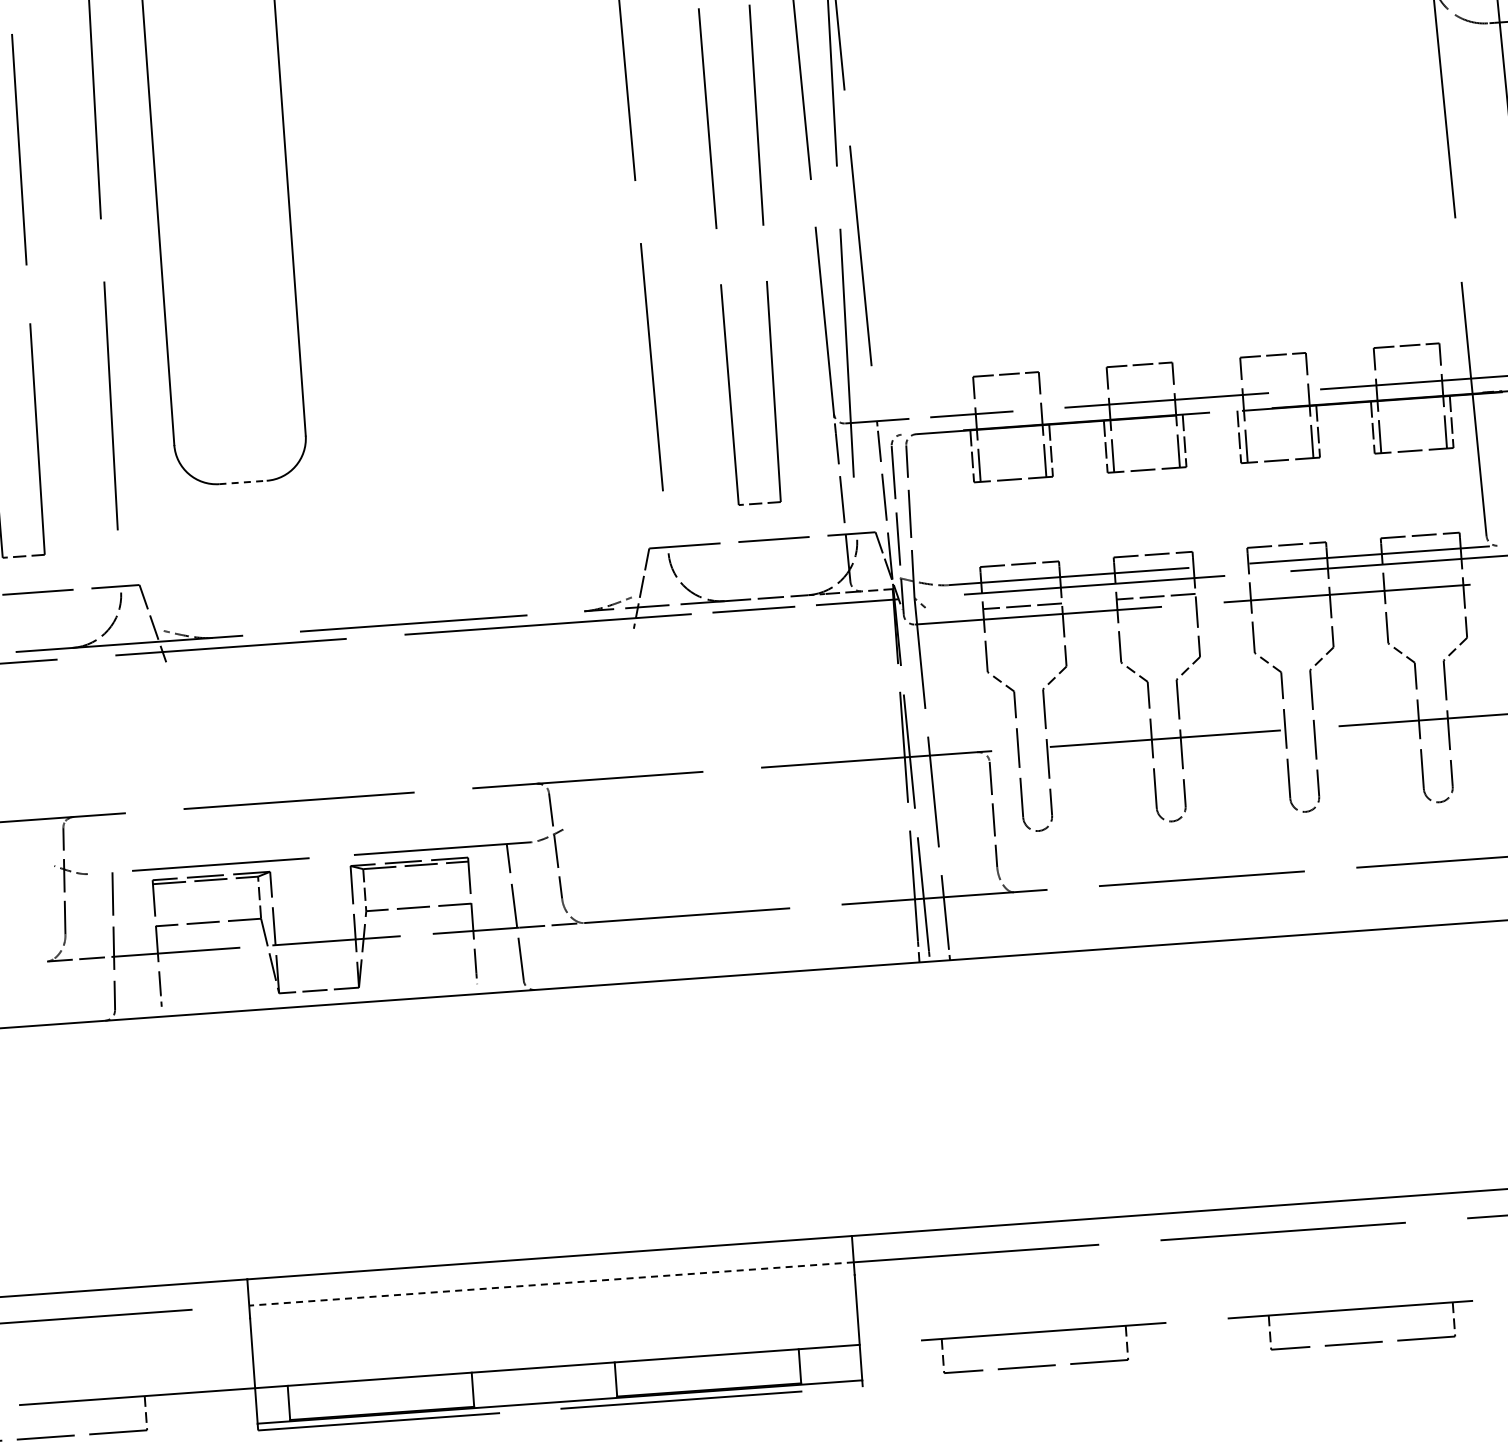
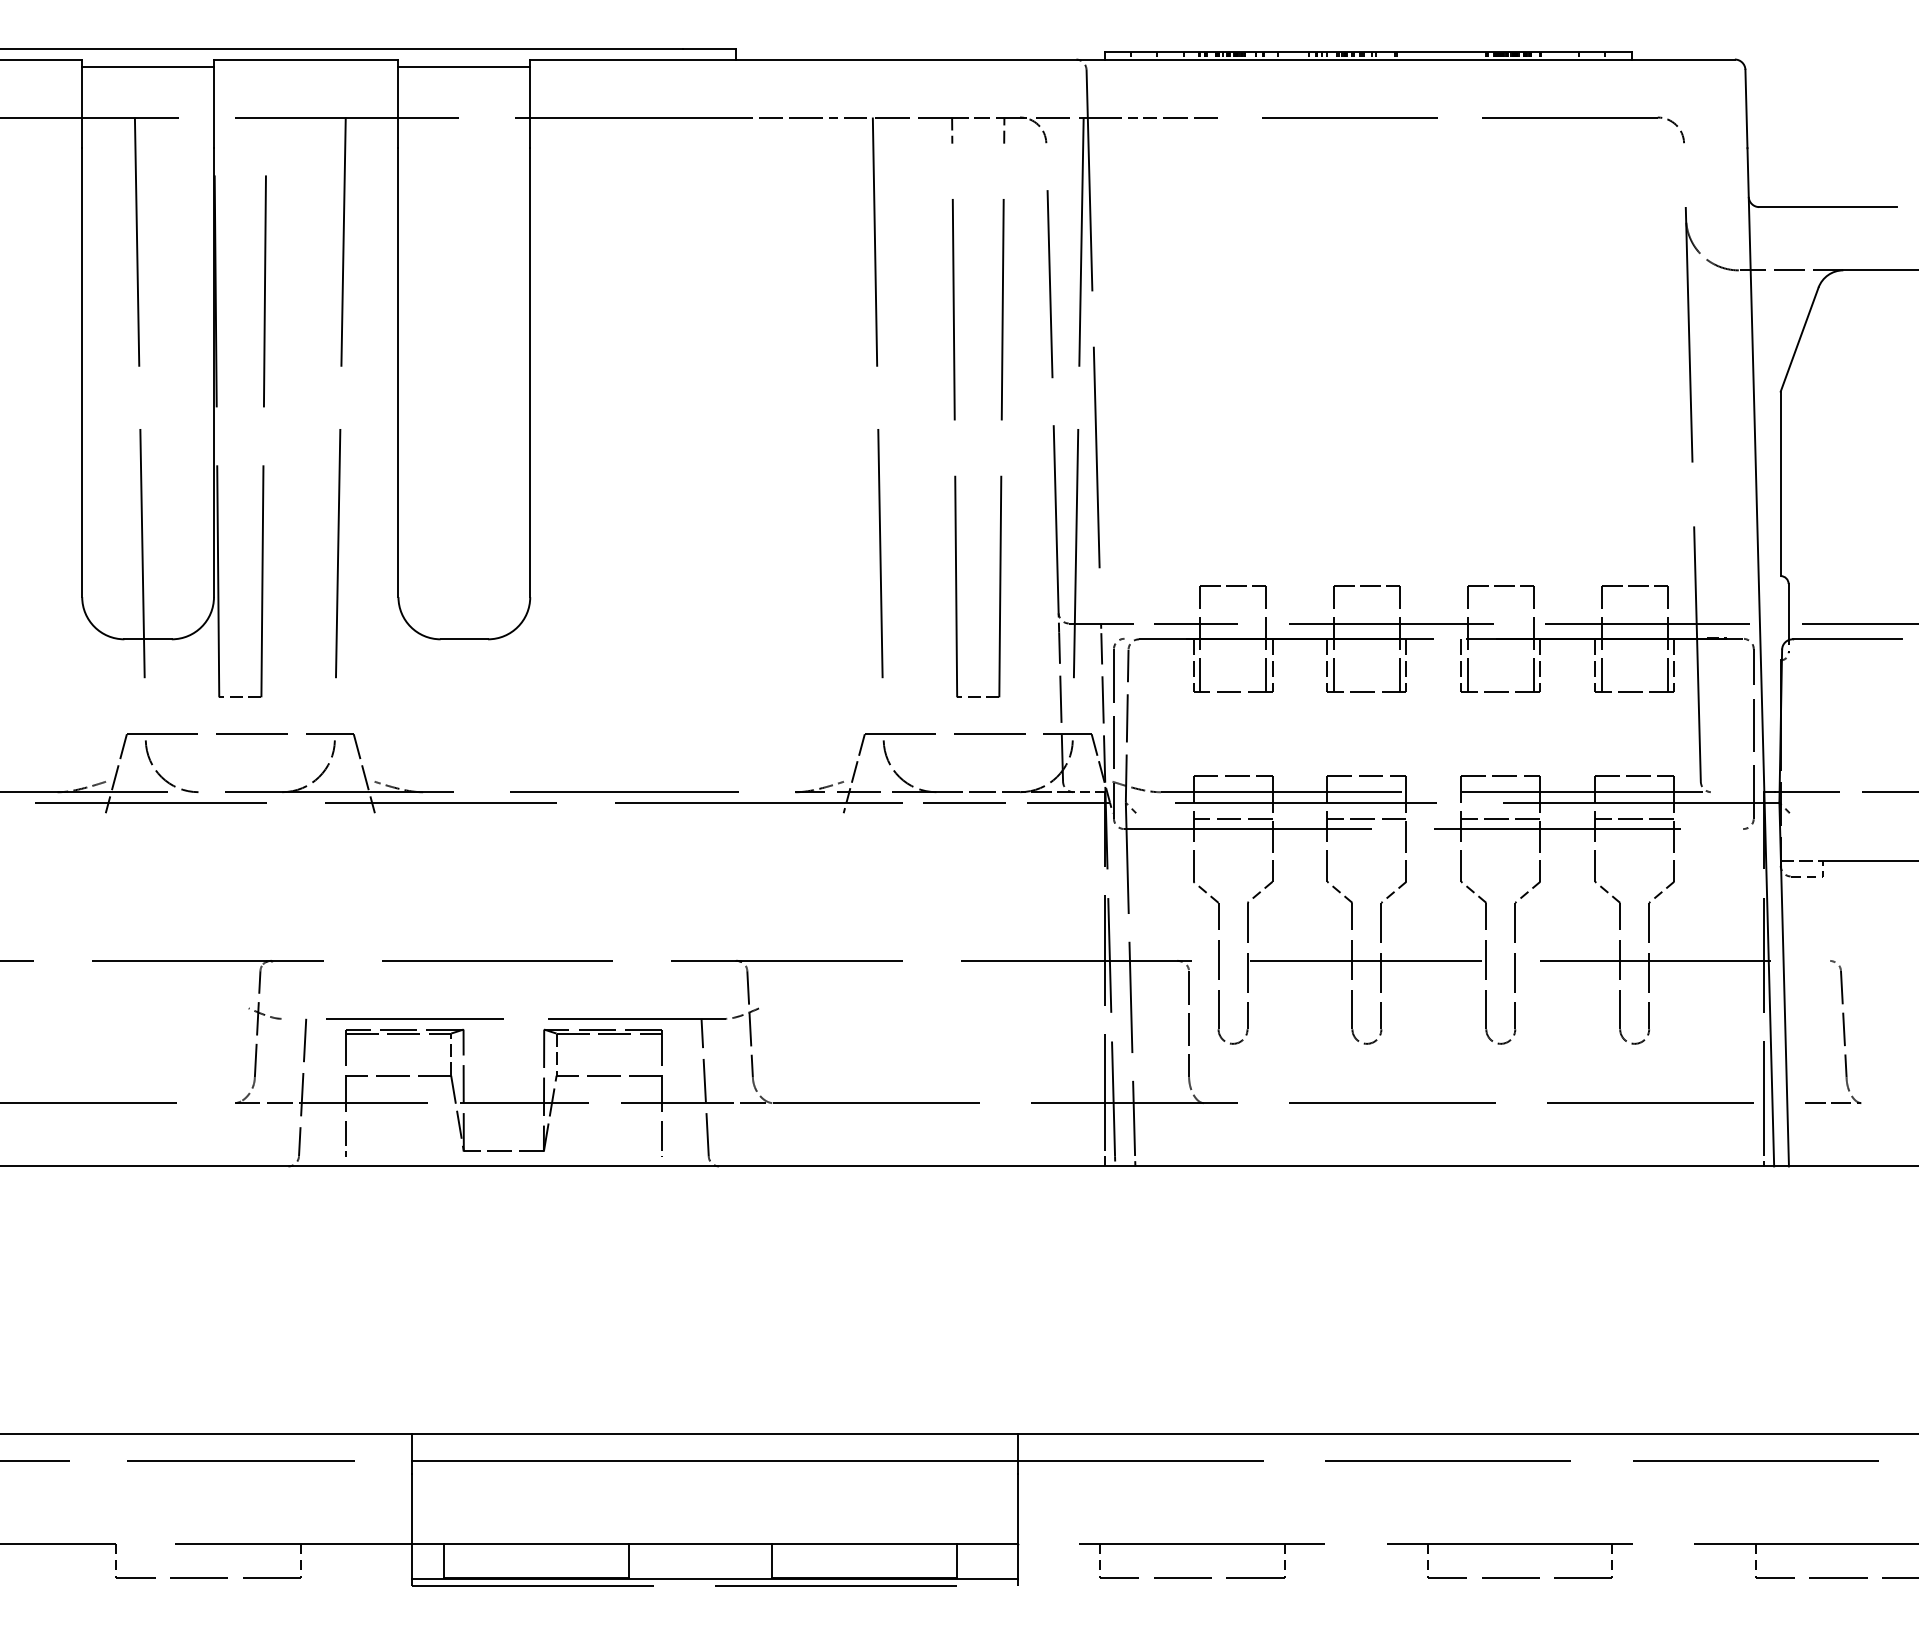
line: (243, 482) -> (464, 639), dashed -> solid
line: (1423, 577) -> (1634, 818), added
line: (1289, 587) -> (1500, 818), added
line: (551, 1283) -> (714, 1460), dashed -> solid

